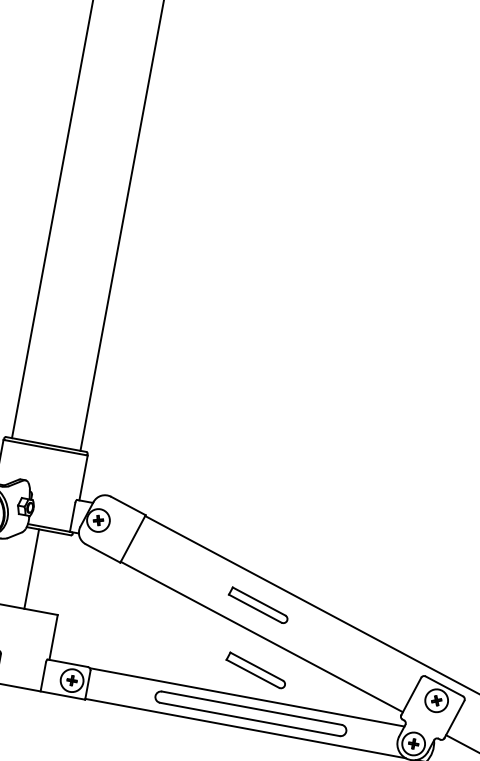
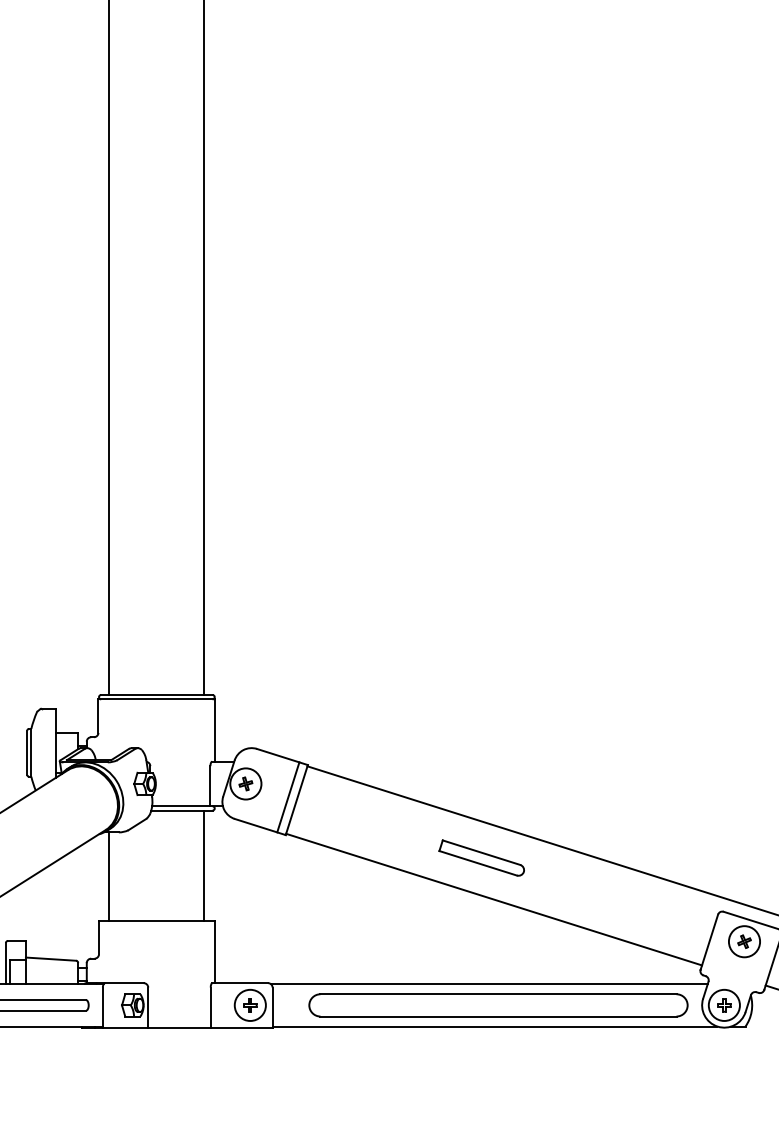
line: (127, 535) -> (288, 797), added
line: (31, 568) -> (204, 865), moved
part: (256, 670) -> (494, 945), removed
part: (250, 713) -> (498, 1005), size x1.43

